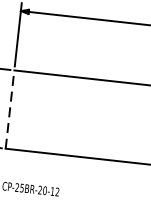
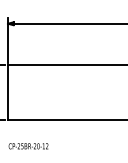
line: (10, 109) -> (8, 92), dashed -> solid

